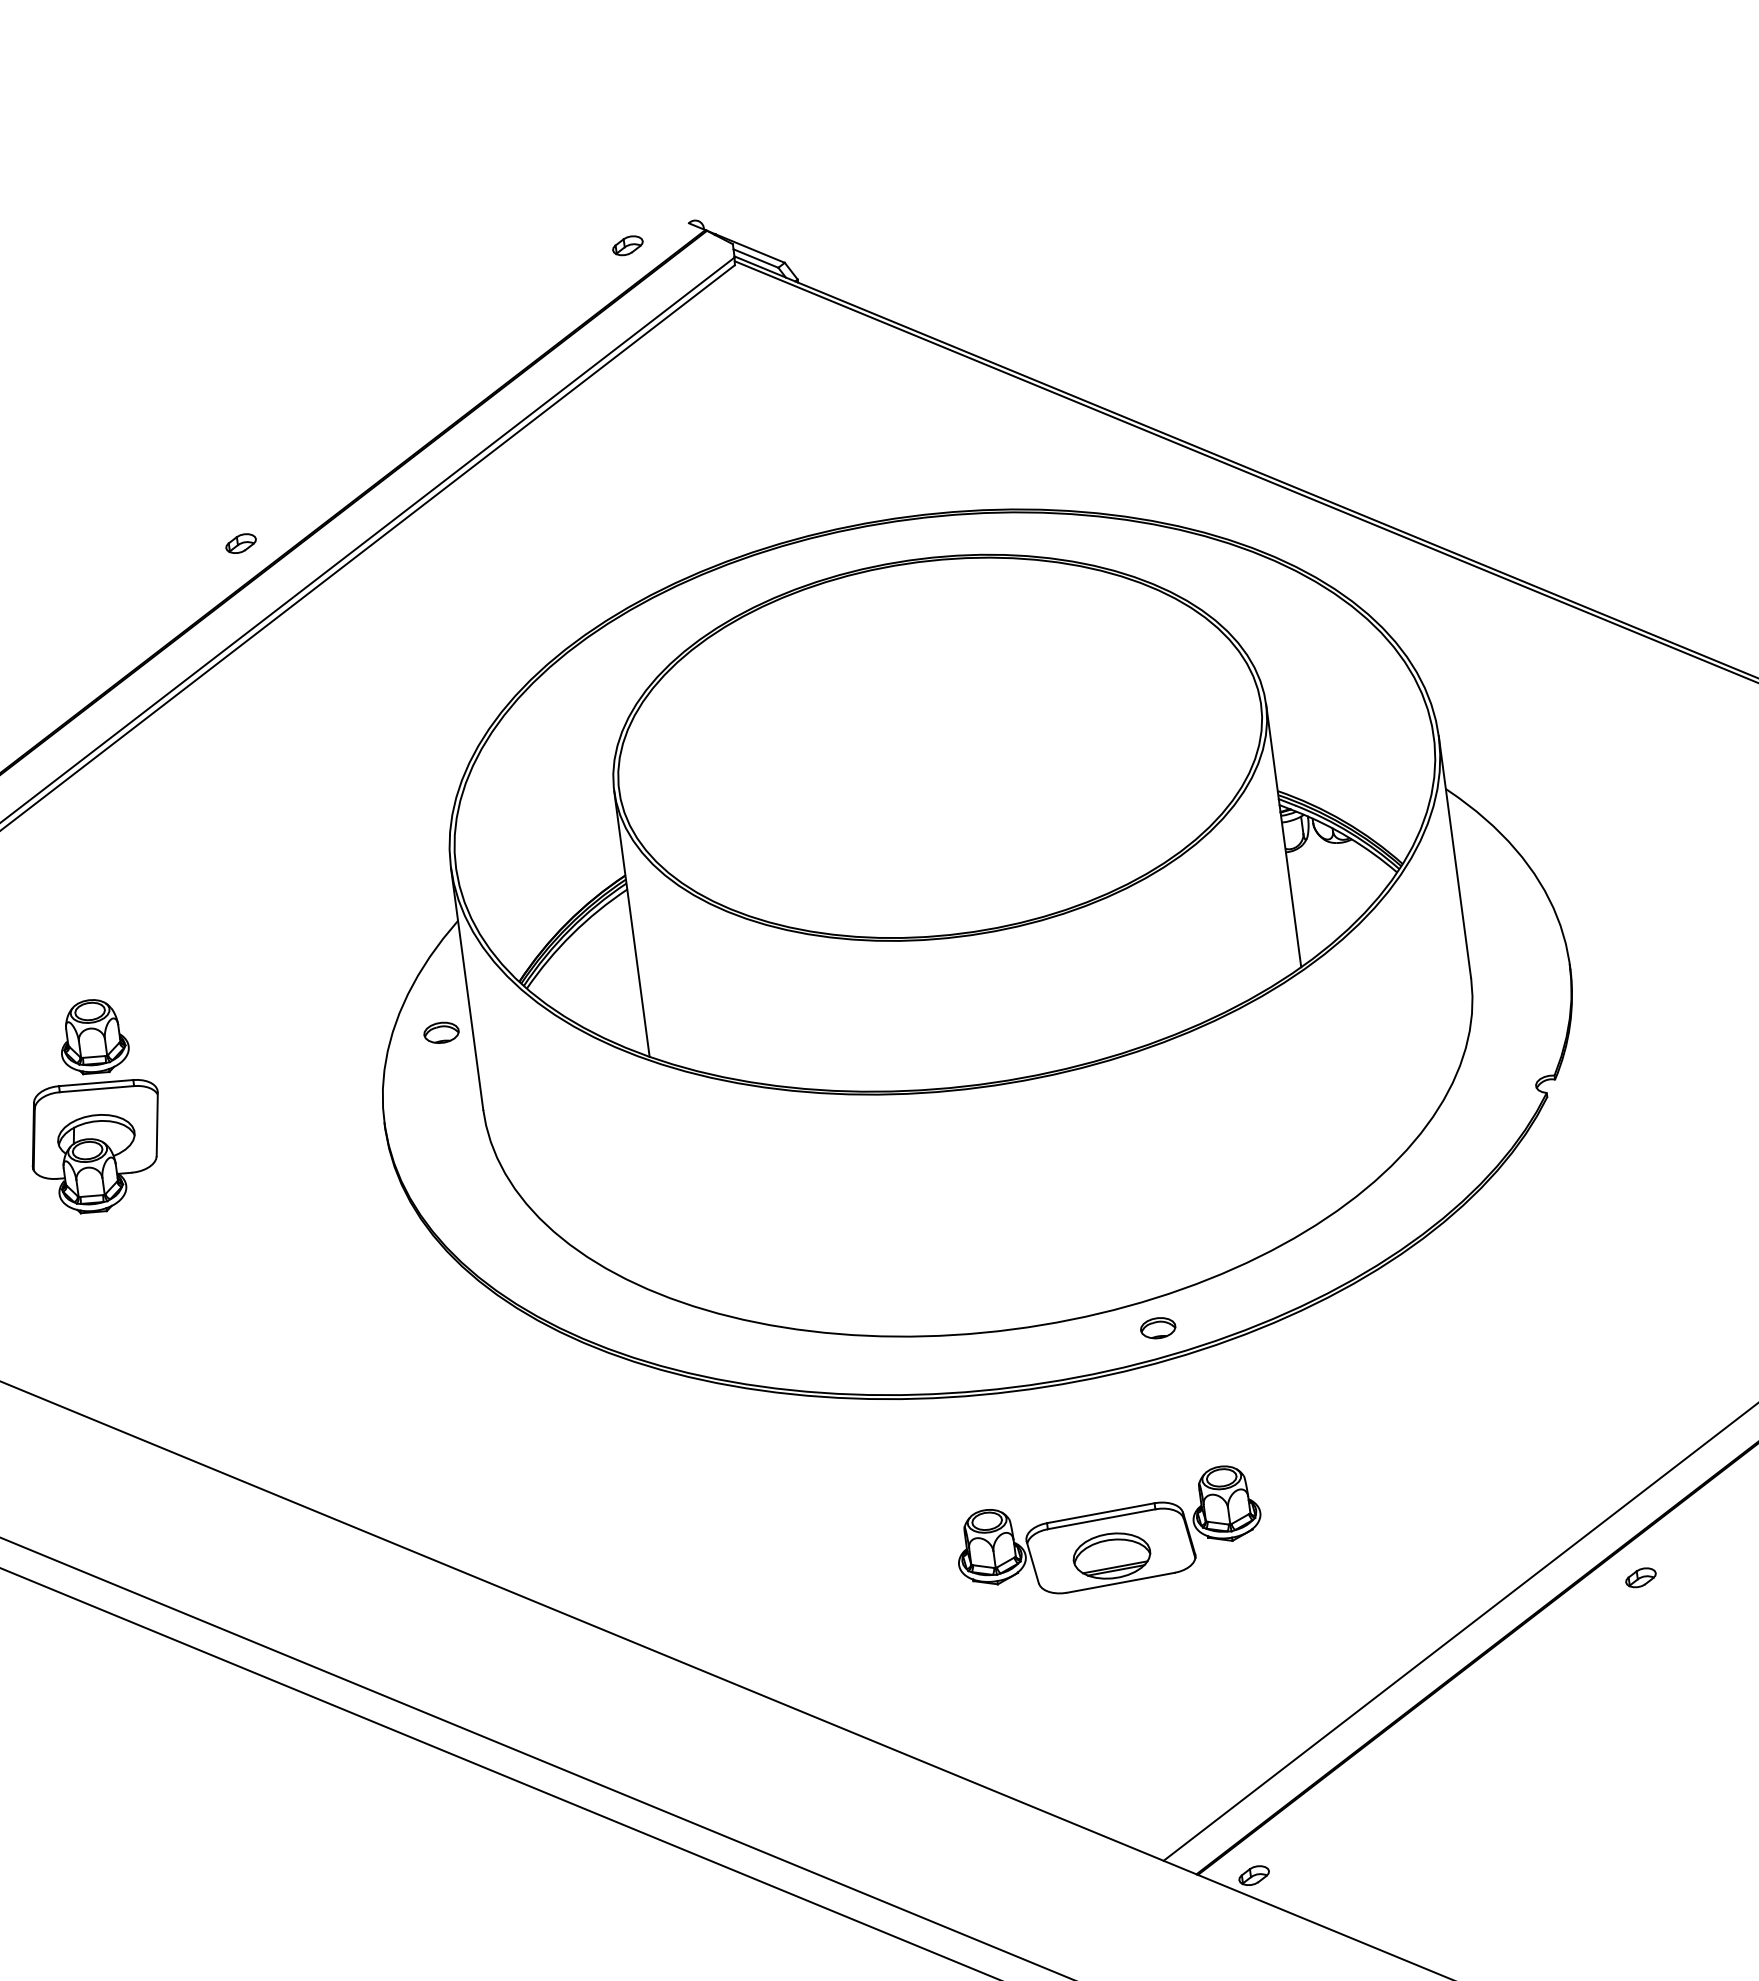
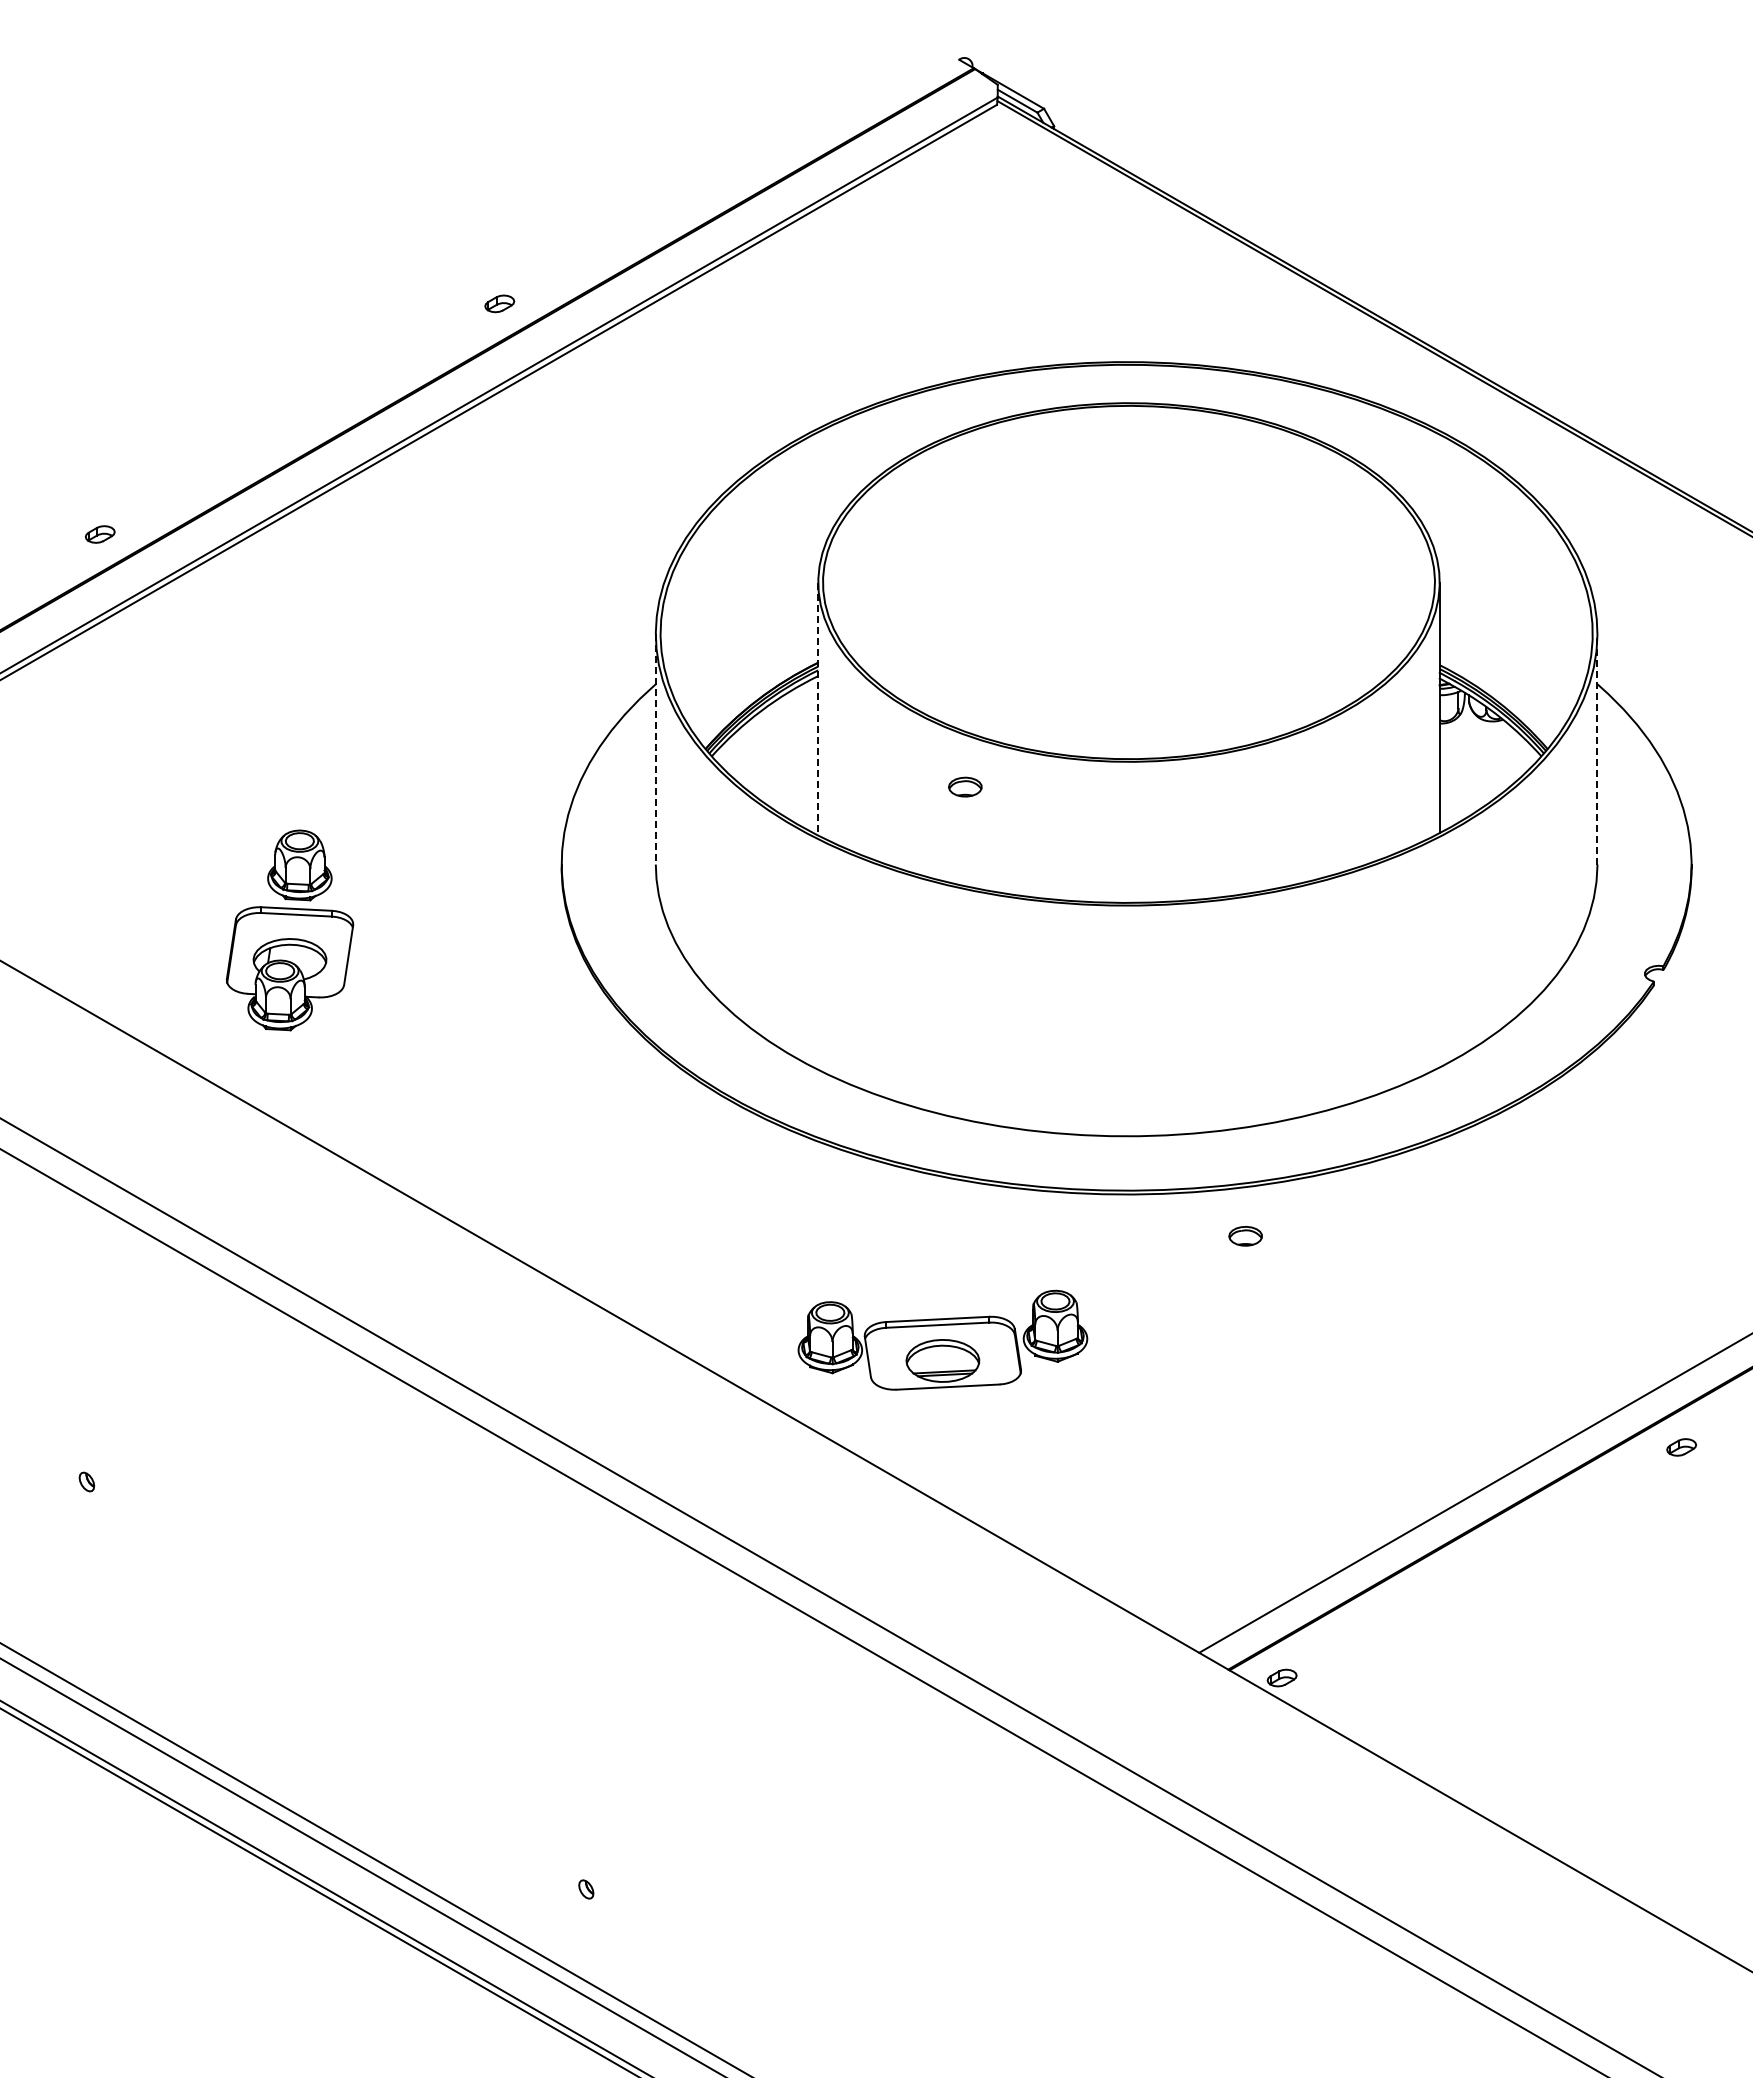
part: (627, 246) -> (898, 73), removed
line: (1454, 856) -> (1597, 748), solid -> dashed
line: (632, 924) -> (818, 709), solid -> dashed
line: (466, 989) -> (655, 749), solid -> dashed
part: (441, 1032) -> (965, 786), moved
part: (91, 1106) -> (289, 930), moved
part: (1158, 1328) -> (1245, 1236), moved
part: (1108, 1533) -> (942, 1339), moved

